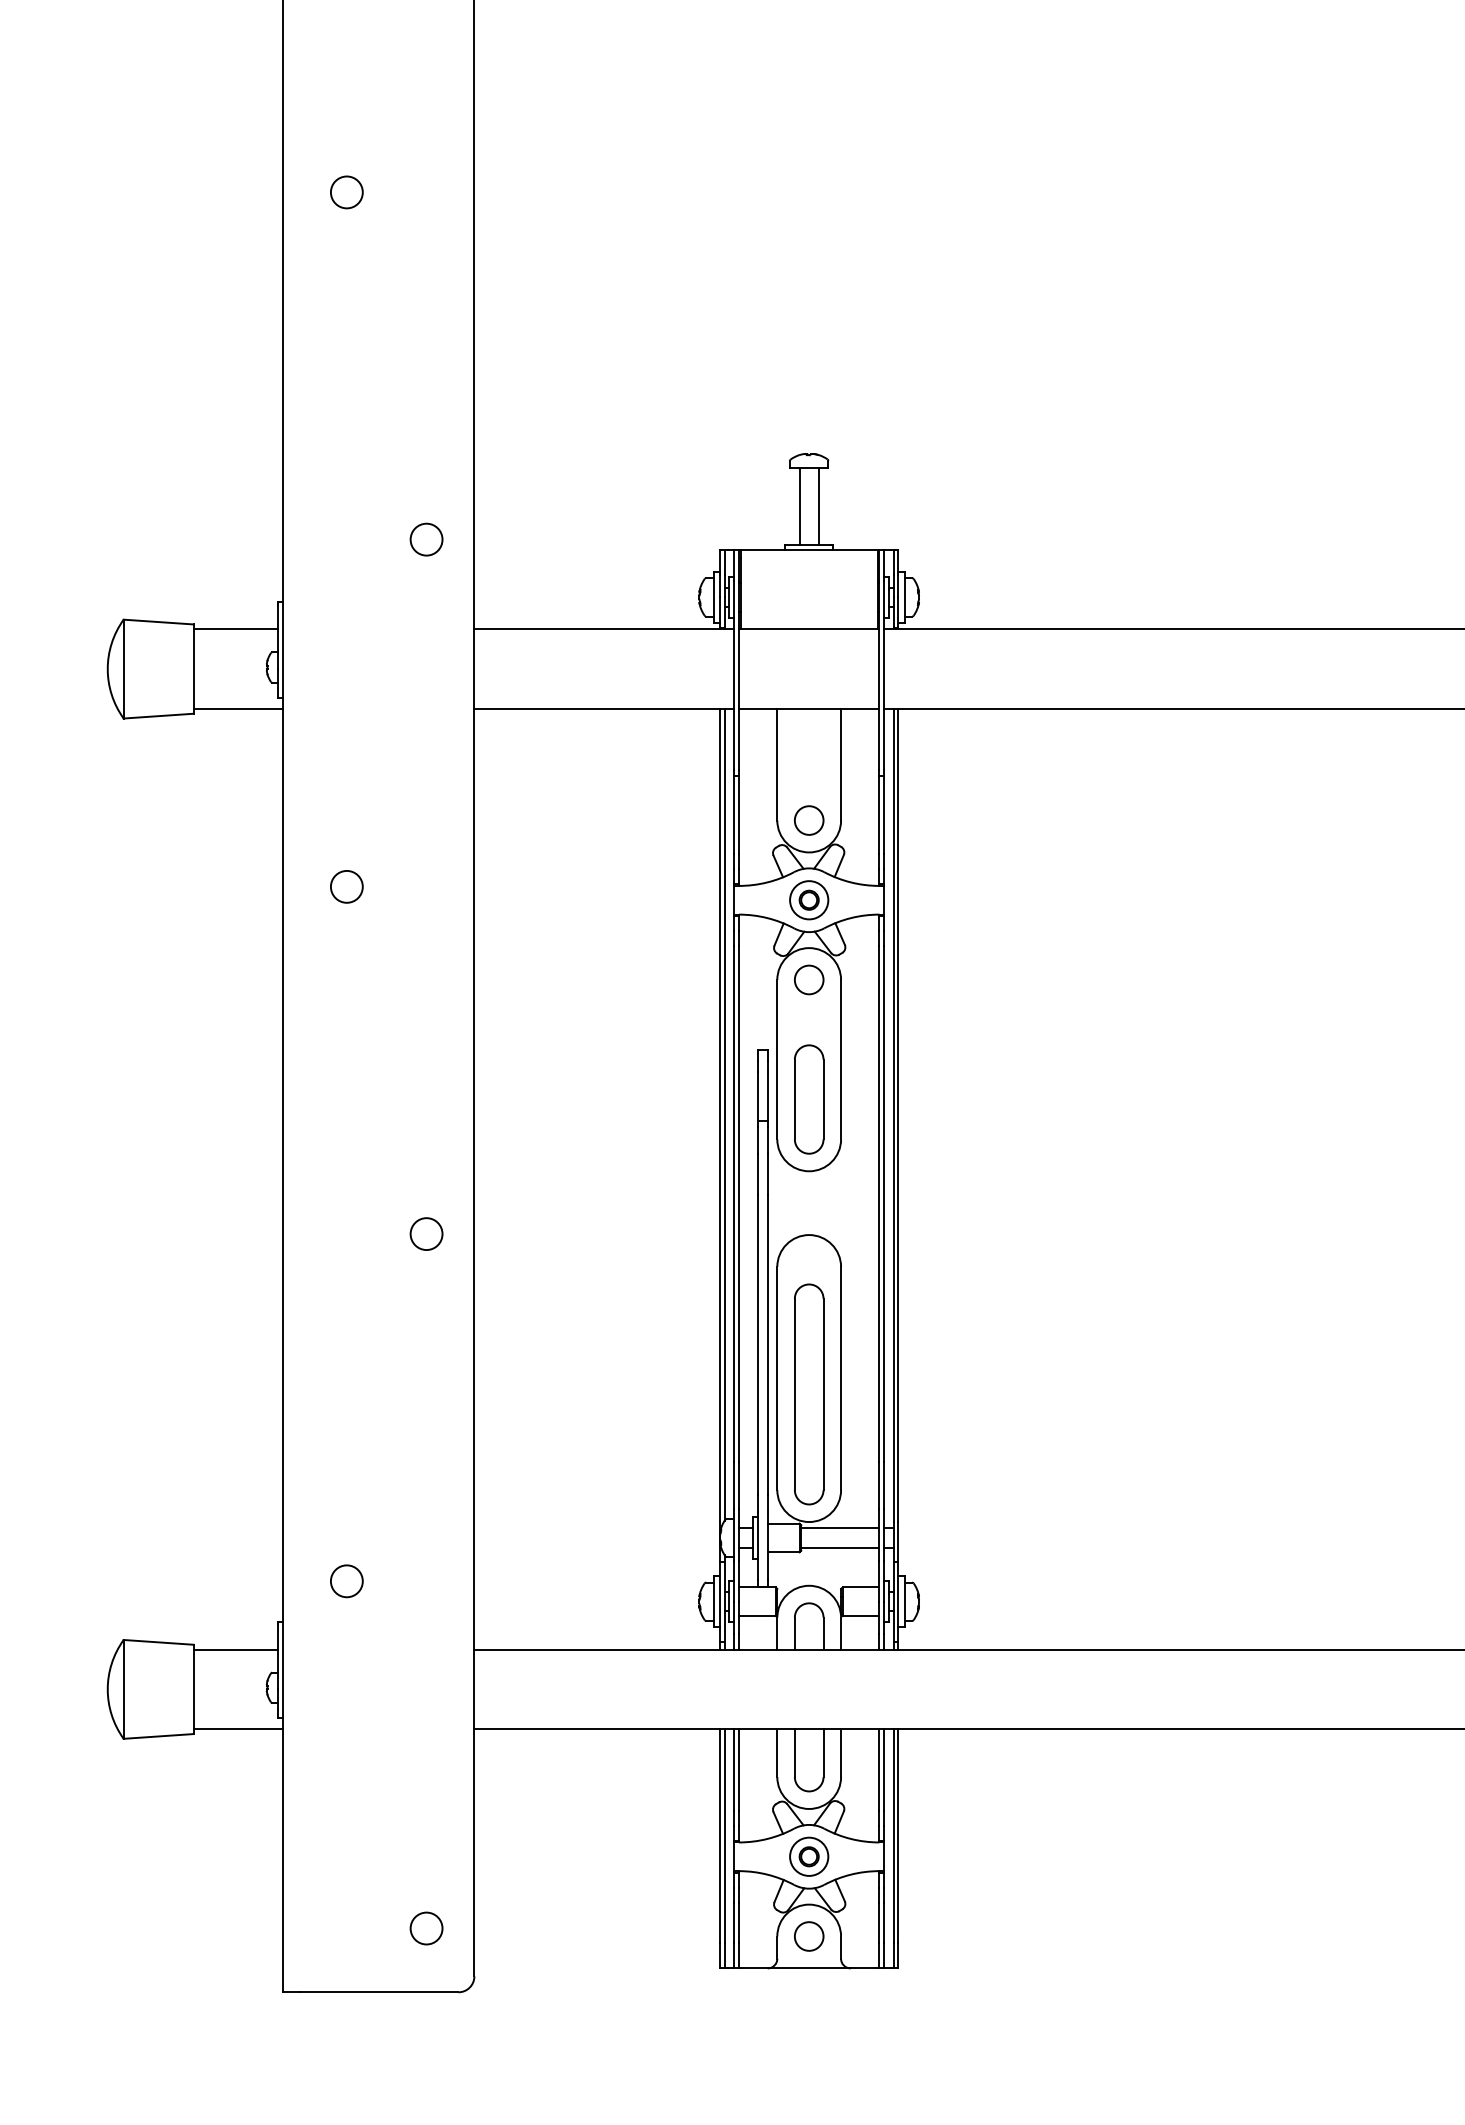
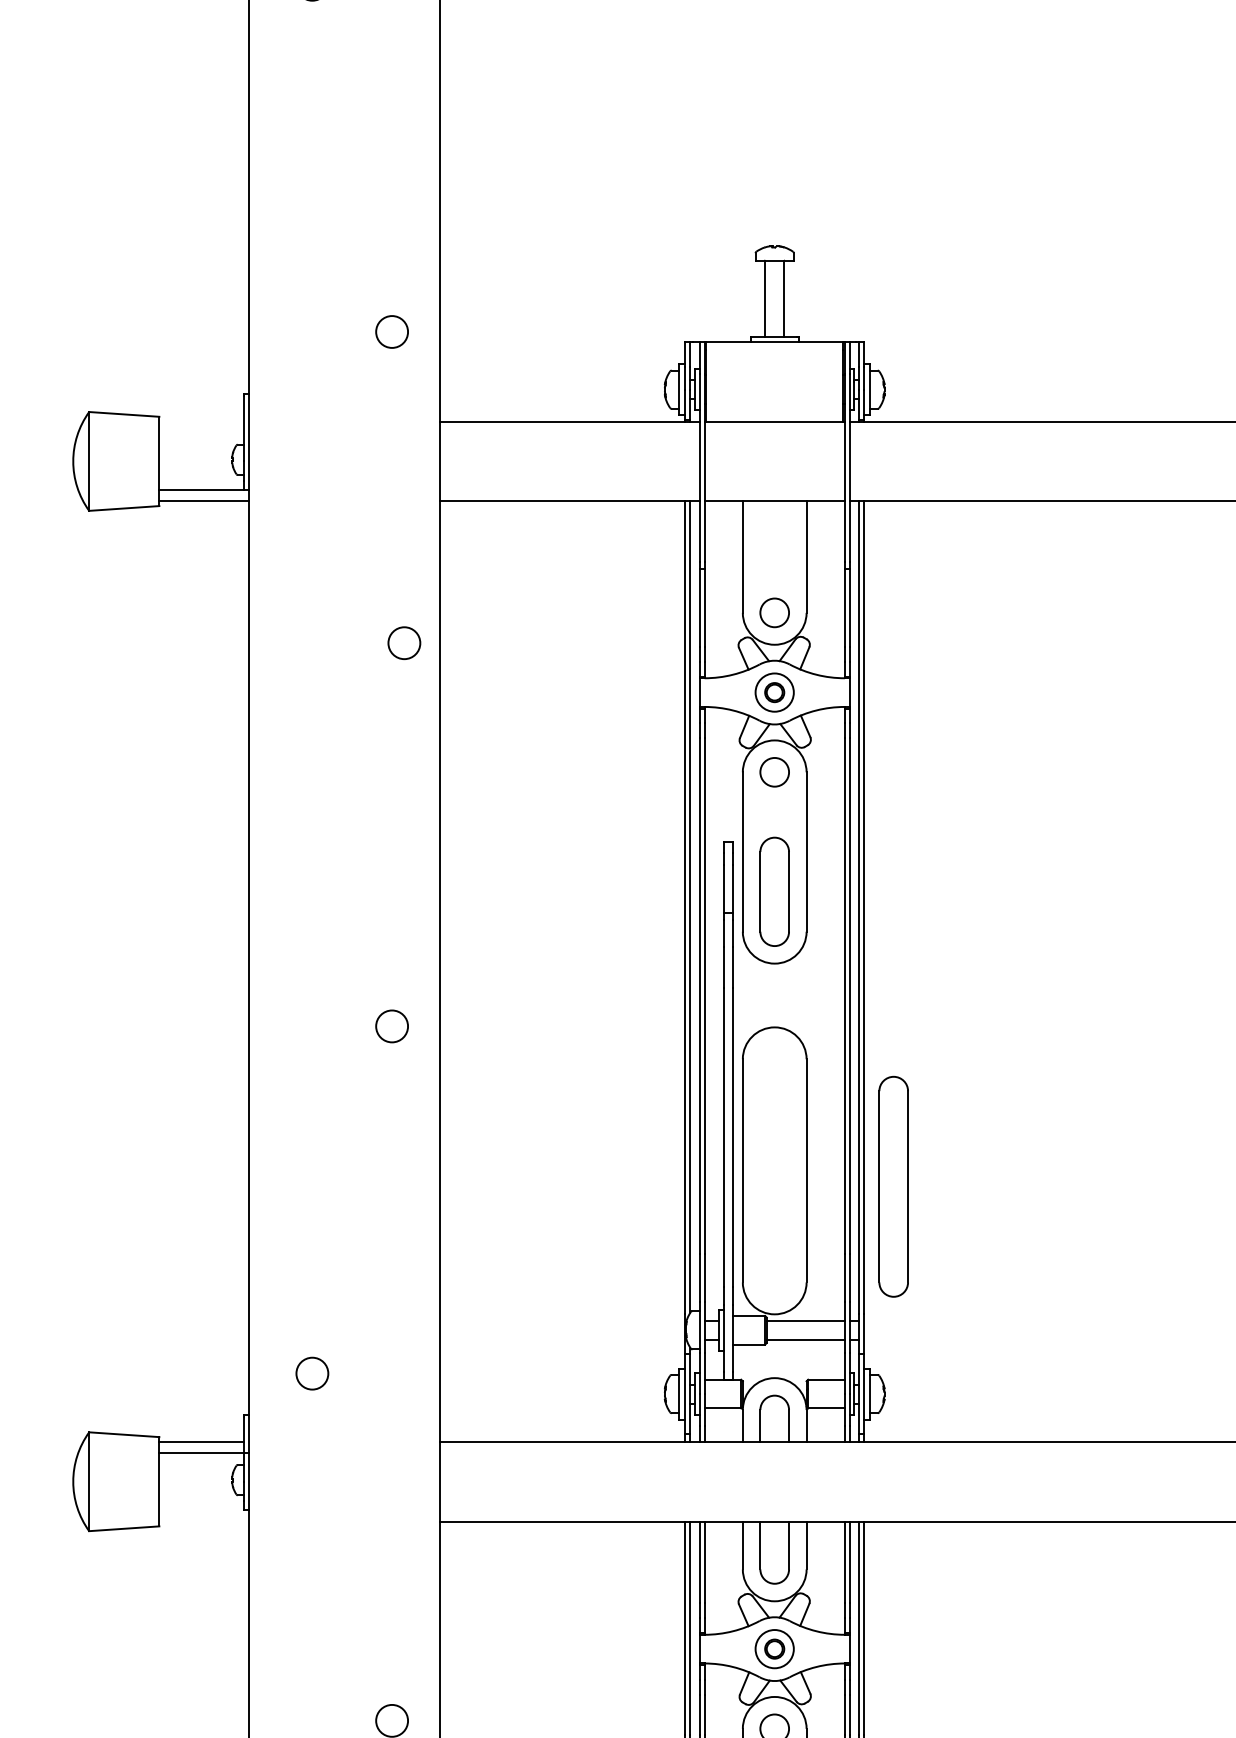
line: (235, 629) -> (201, 489), moved
circle: (346, 886) -> (404, 642), moved
part: (809, 1394) -> (894, 1186), moved
line: (238, 1729) -> (204, 1452), moved

